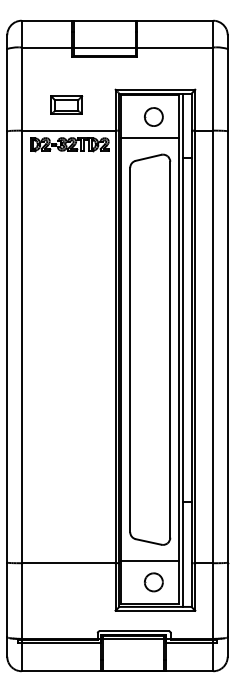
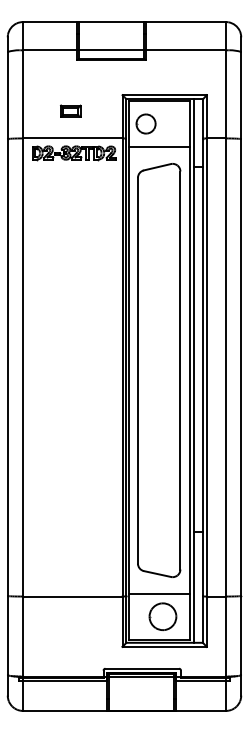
part: (66, 104) -> (70, 110), size x0.6
part: (153, 116) -> (145, 123), moved
part: (153, 582) -> (162, 616), size x1.4

